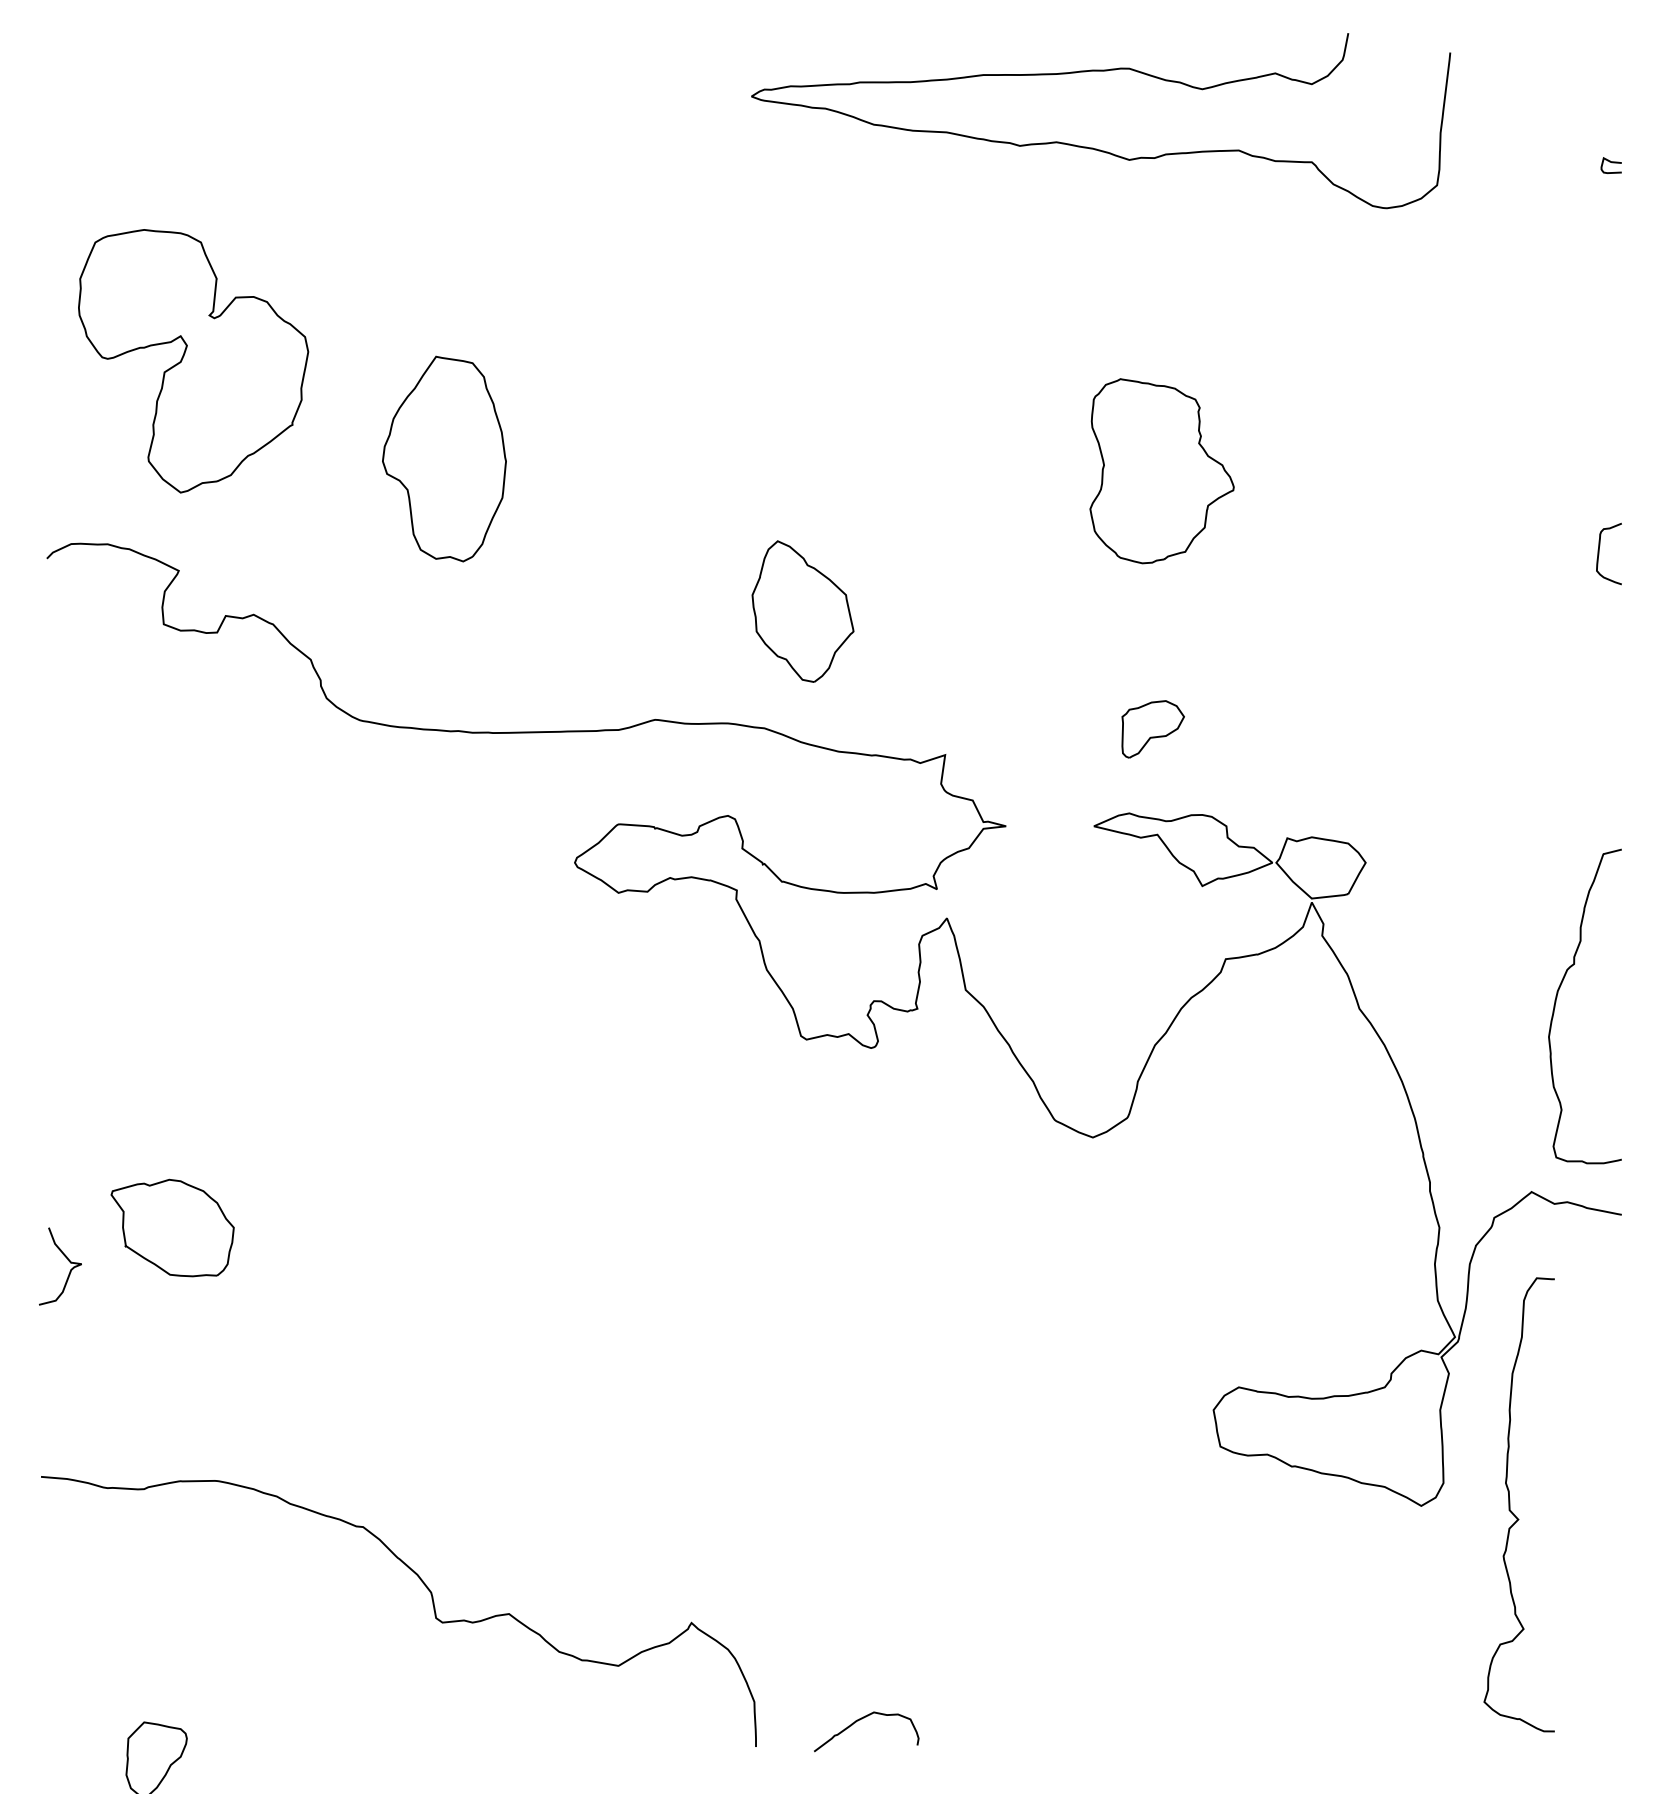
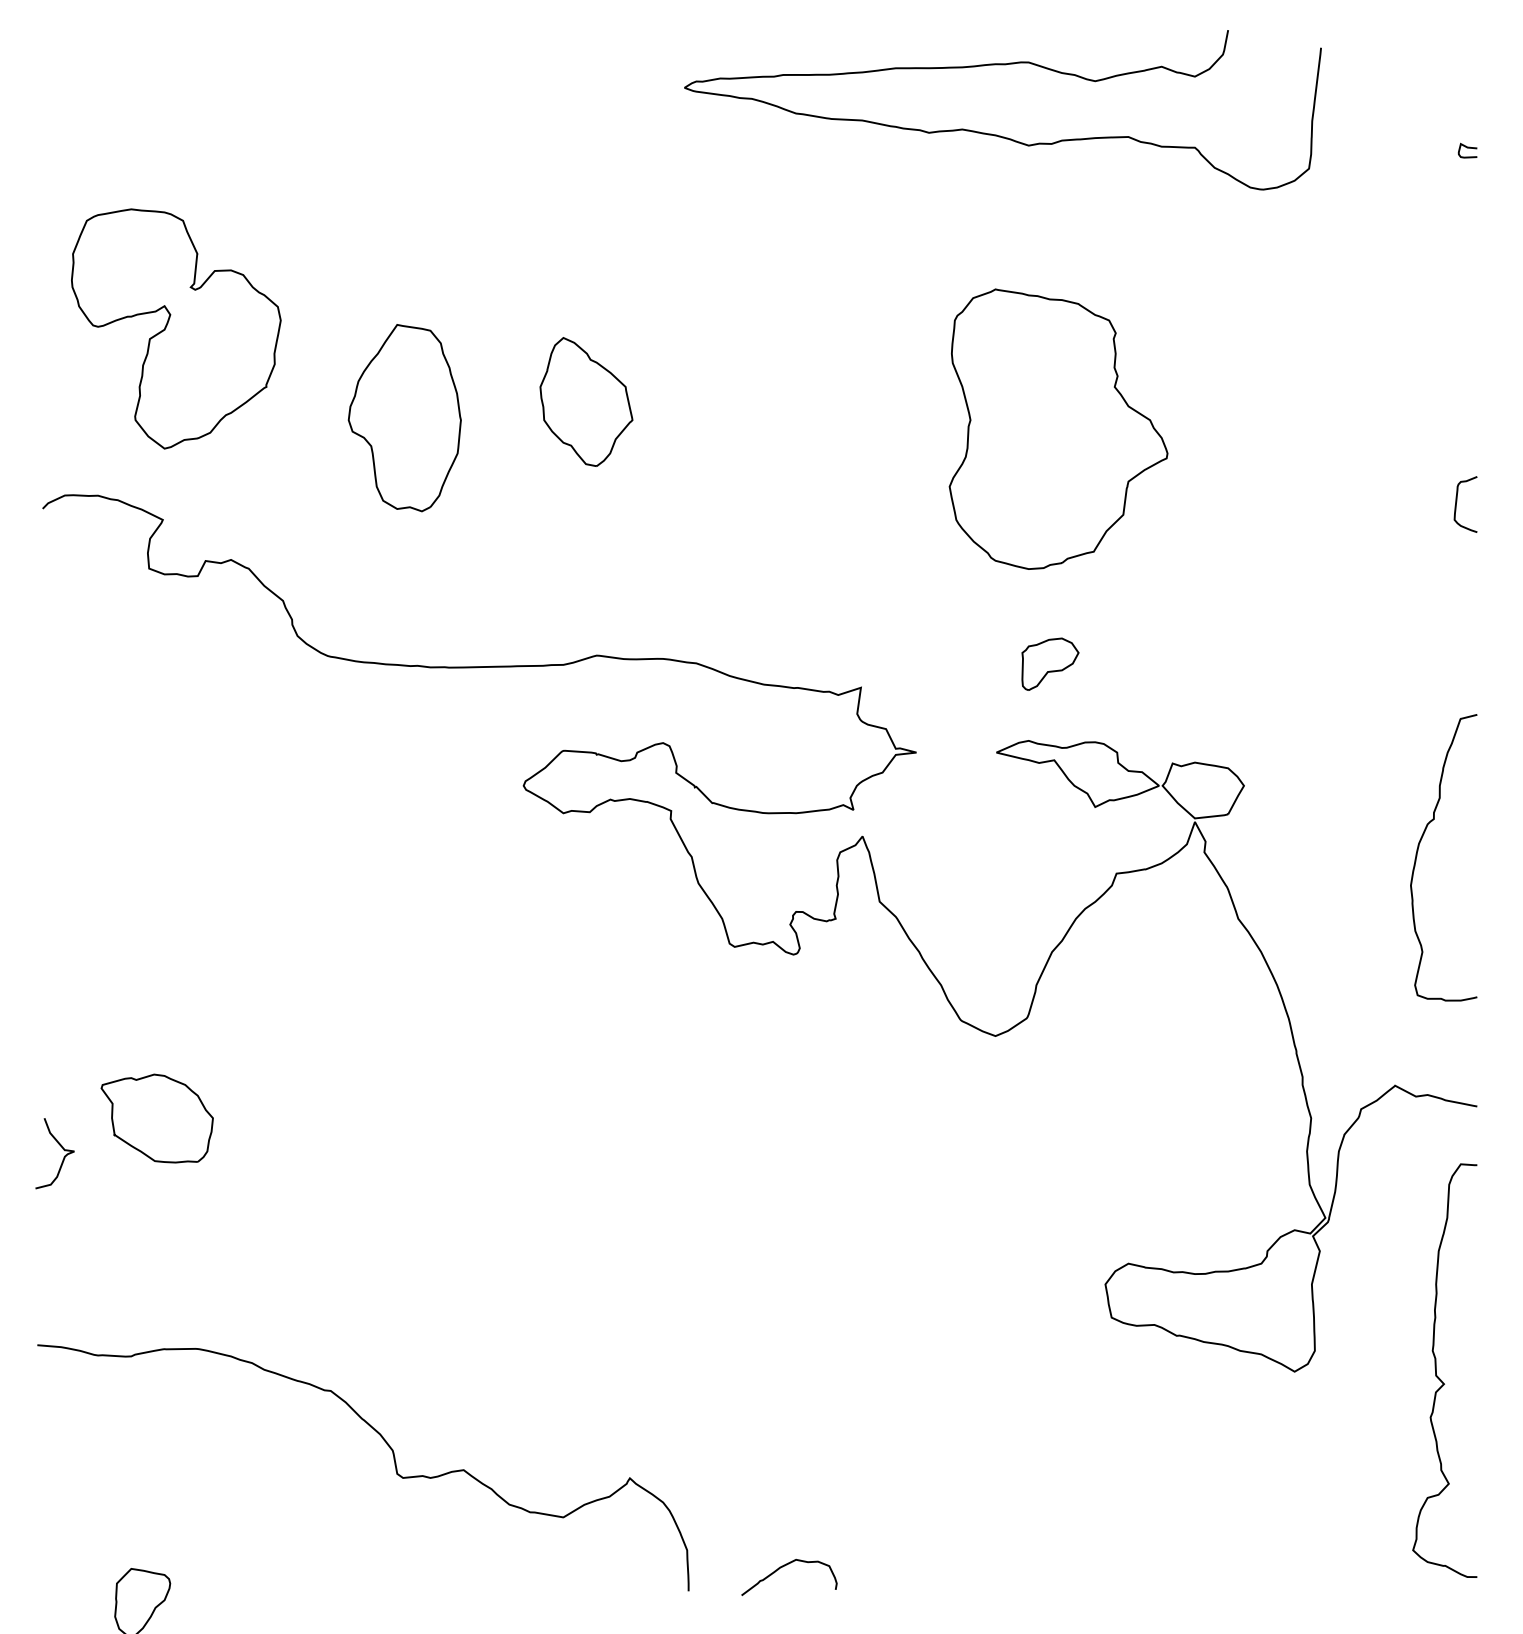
part: (1162, 470) -> (1058, 428), size x1.67
part: (803, 611) -> (586, 401), moved
curve: (1557, 999) -> (1418, 851), moved
curve: (1510, 1504) -> (1436, 1370), moved

